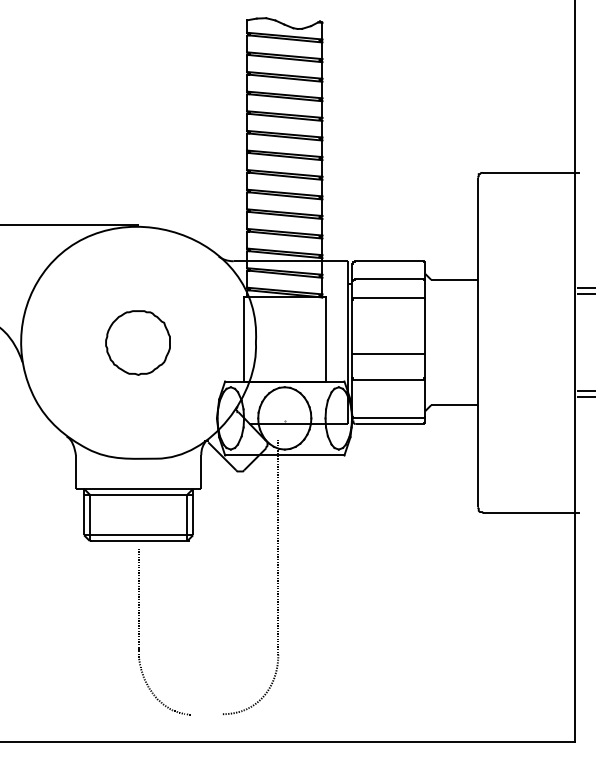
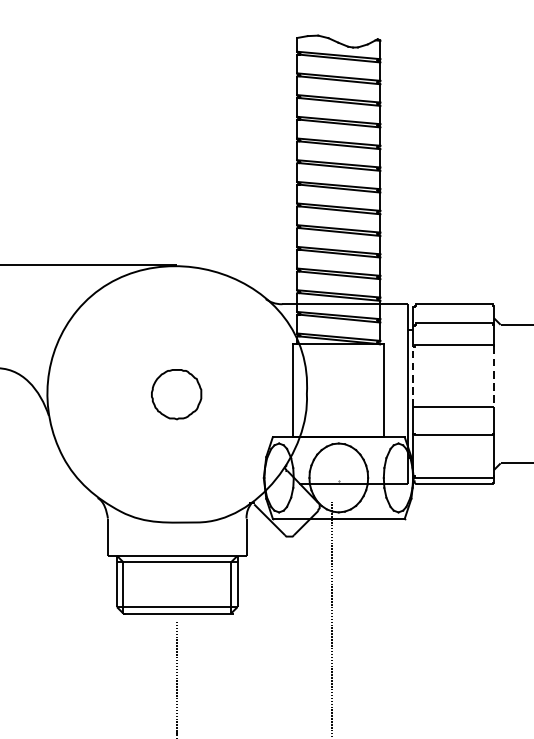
line: (352, 326) -> (413, 376), solid -> dashed
line: (425, 327) -> (494, 377), solid -> dashed
part: (137, 342) -> (176, 394), size x0.7

